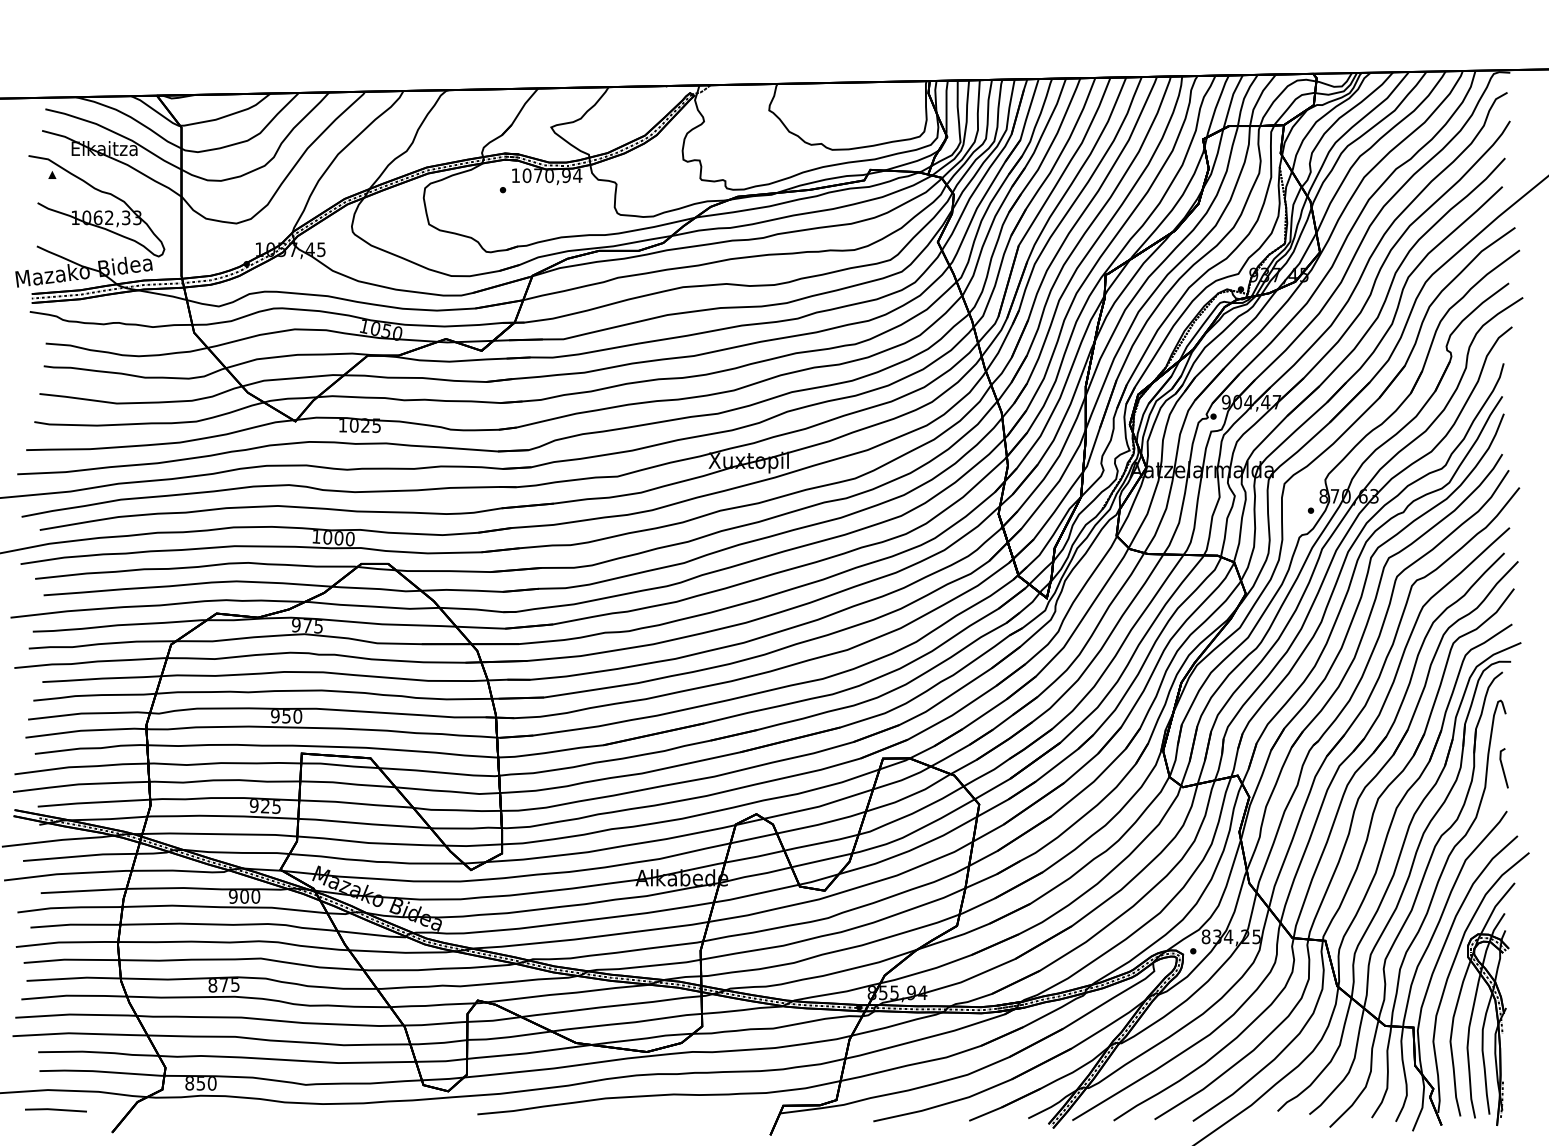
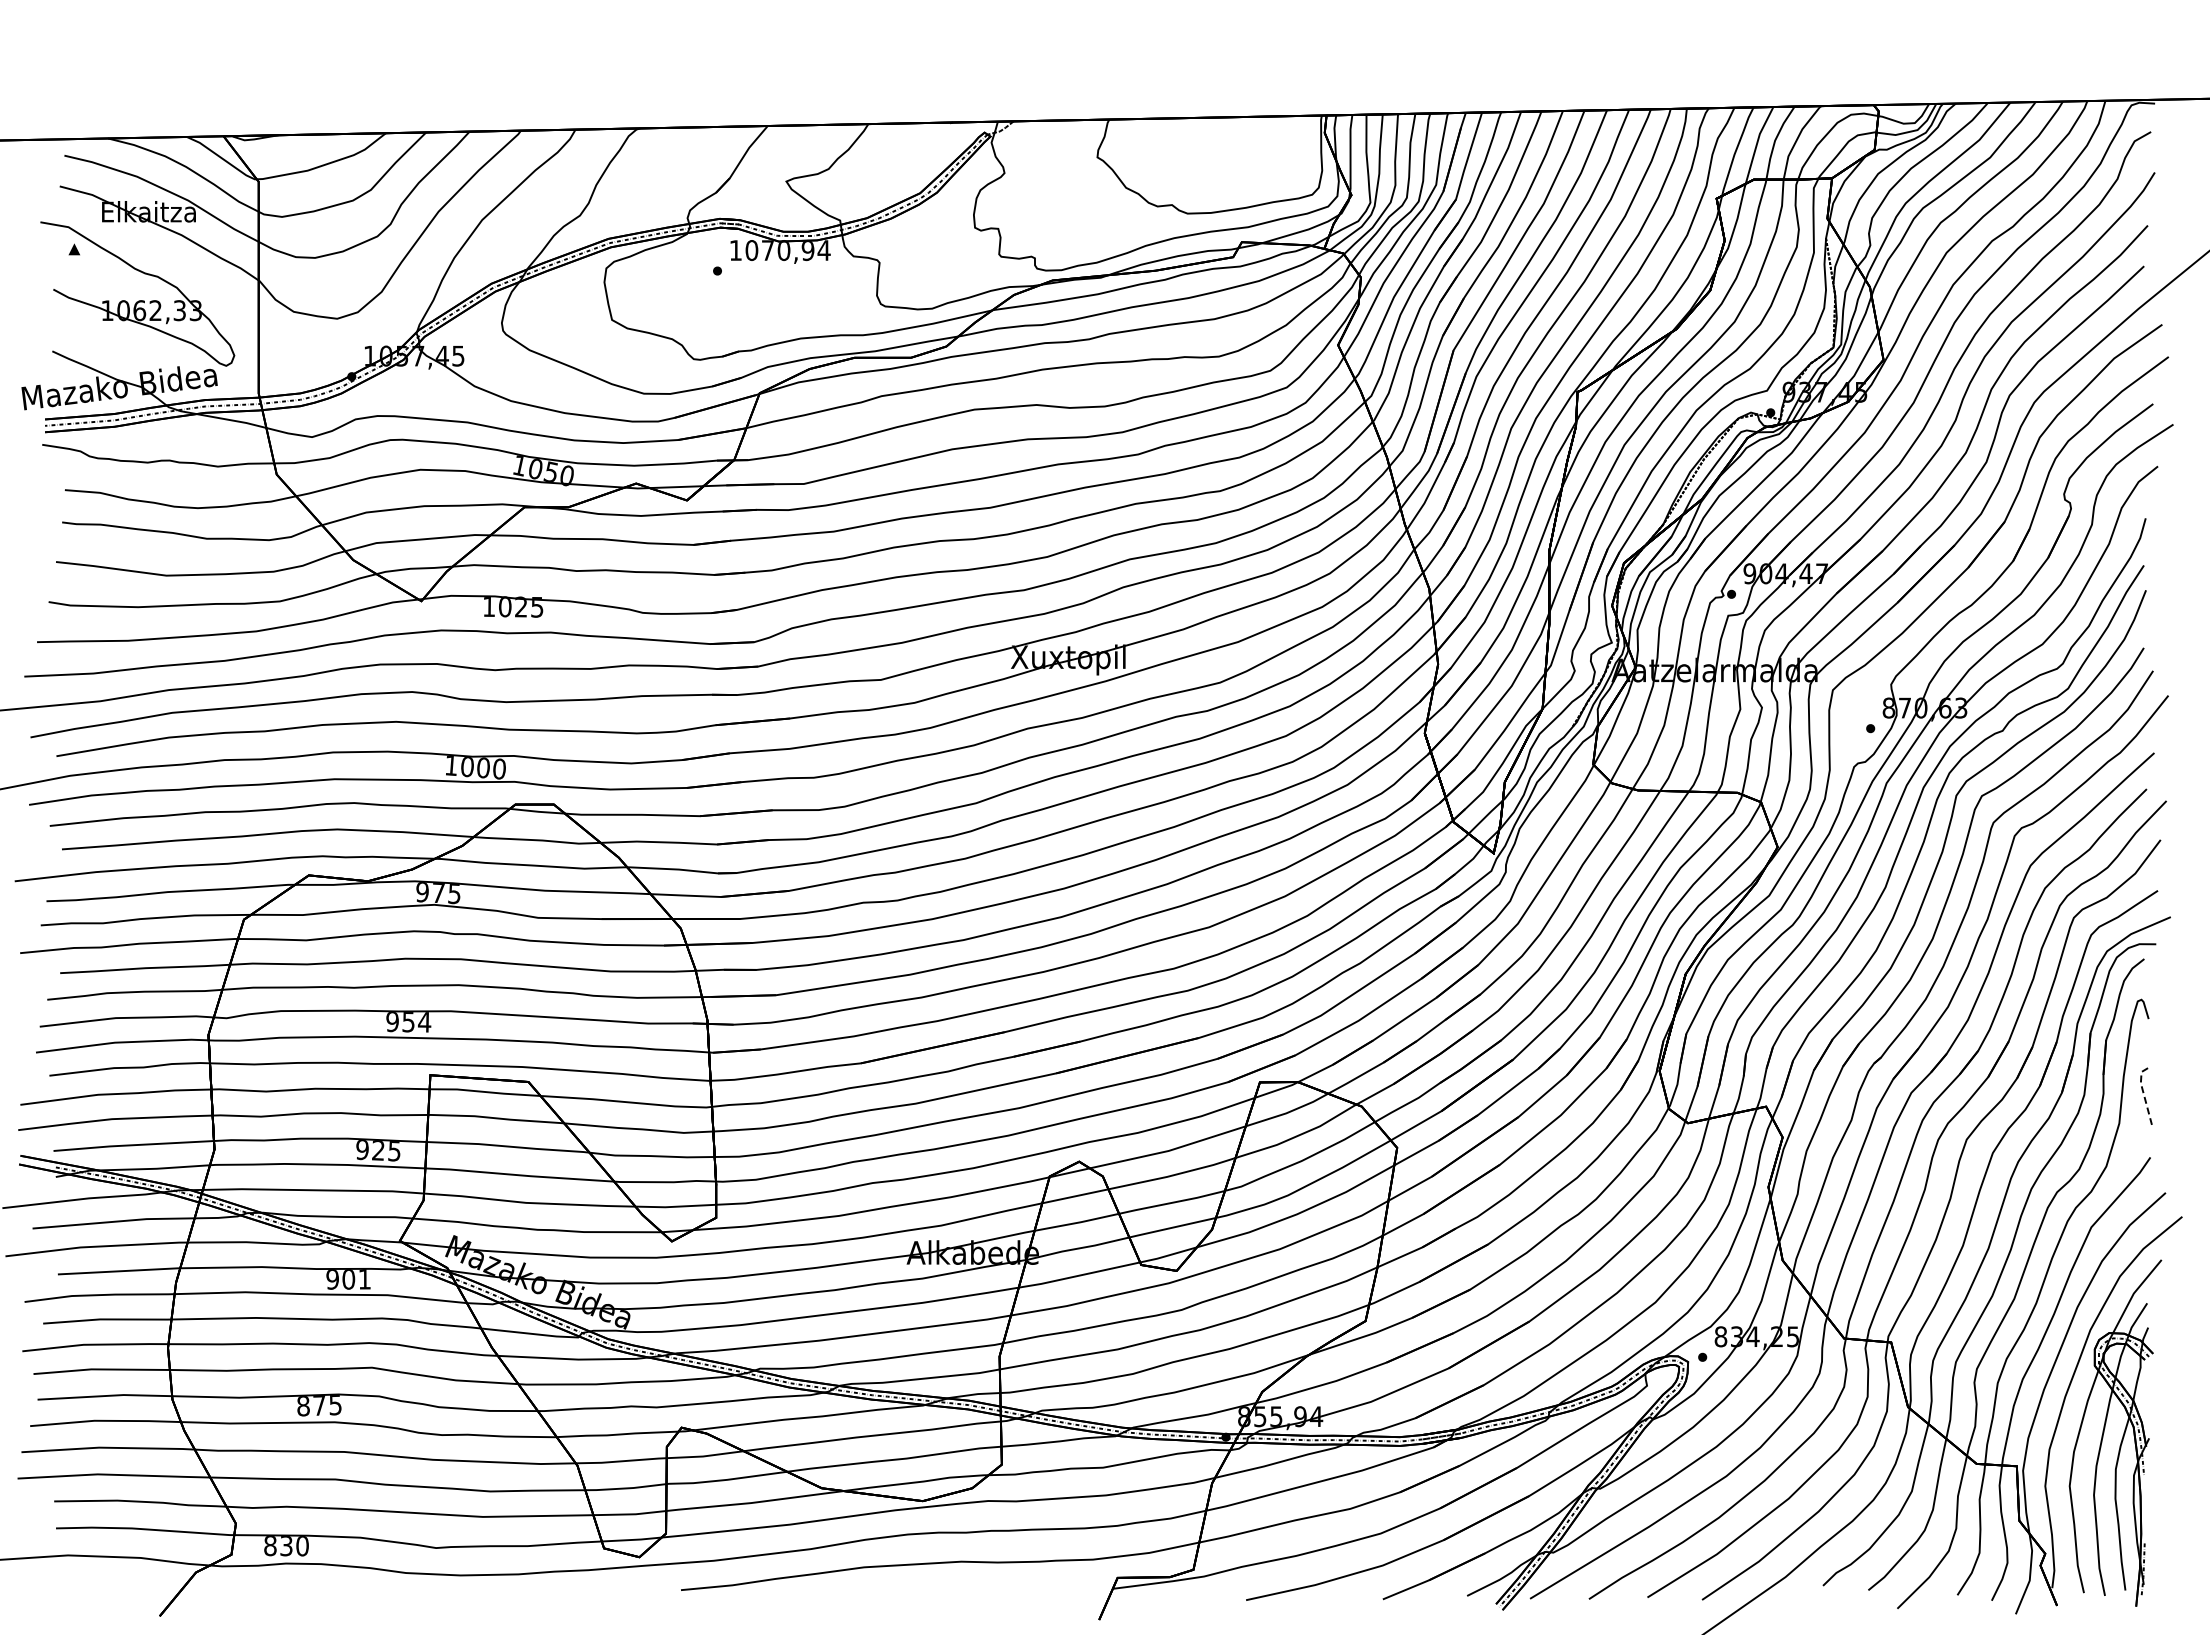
text: (297, 716) -> (424, 1022), 950 -> 954
line: (1502, 766) -> (2143, 1093), solid -> dashed
text: (255, 896) -> (364, 1279), 900 -> 901
text: (200, 1083) -> (286, 1545), 850 -> 830
line: (55, 1110) -> (79, 1584), removed

